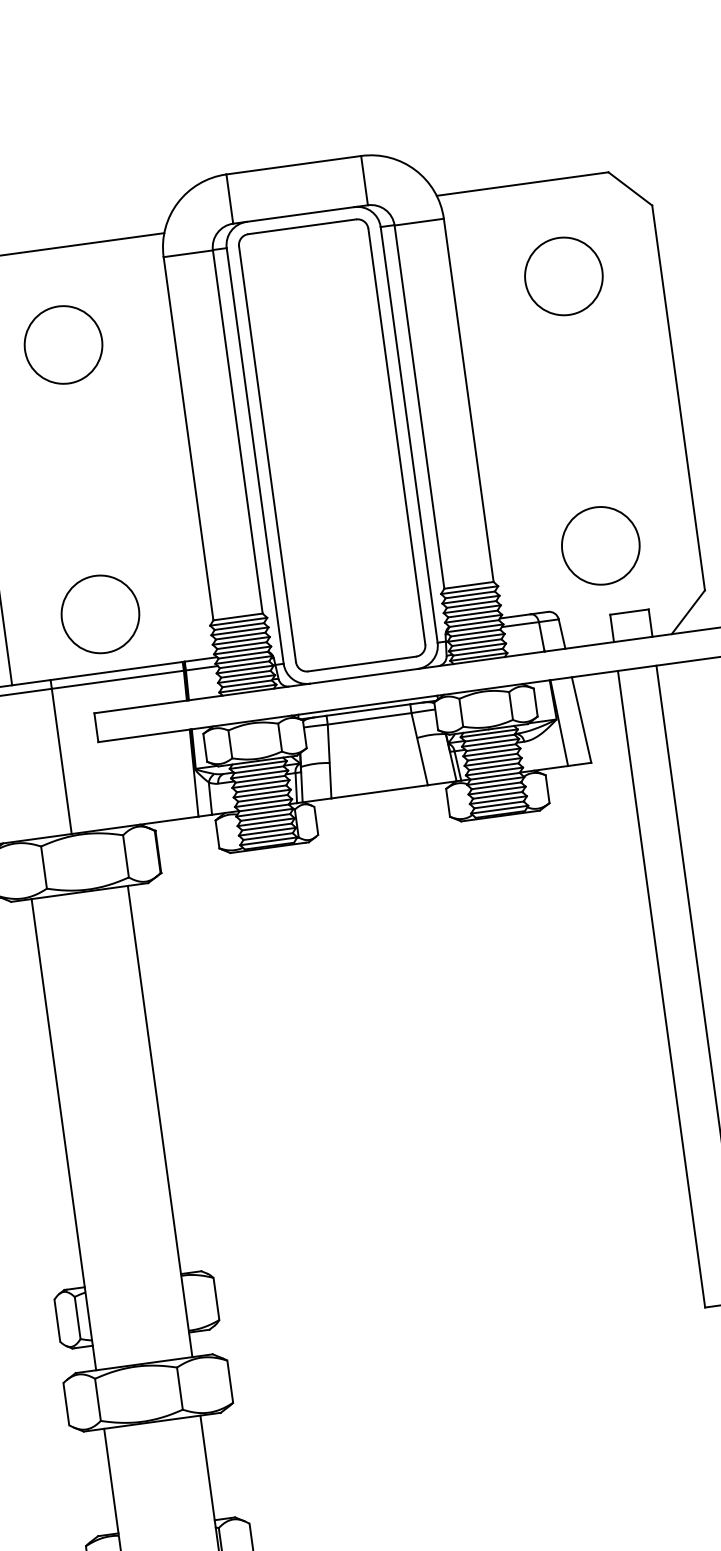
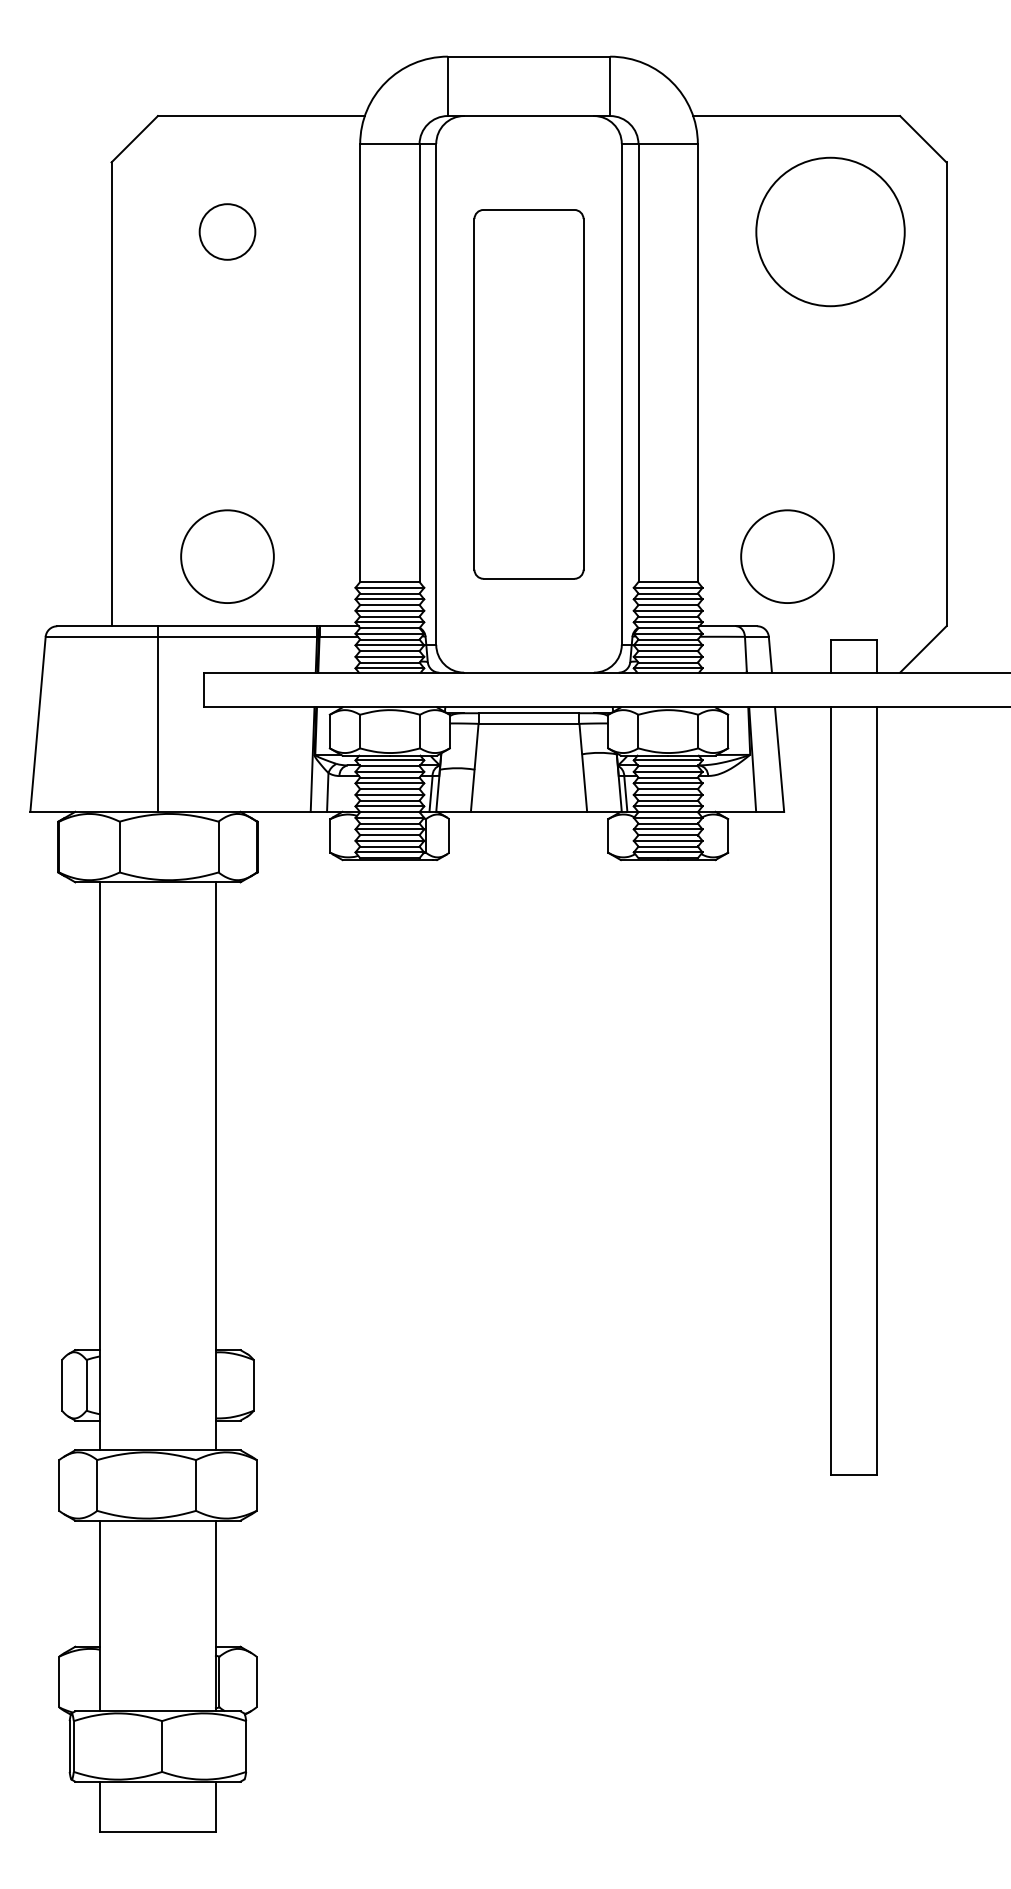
circle: (563, 276) -> (830, 231), size x1.6
circle: (63, 344) -> (227, 231), size x0.6
part: (331, 445) -> (528, 394), size x0.7
circle: (600, 545) -> (787, 556), moved

